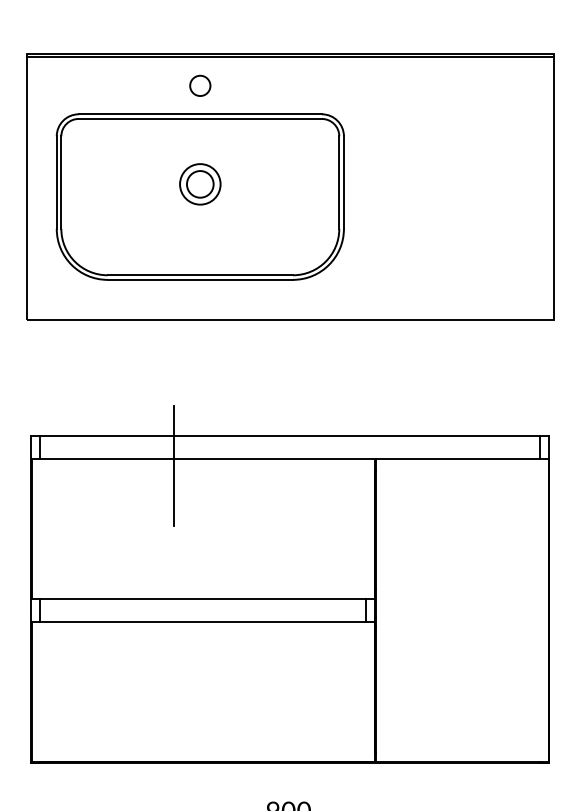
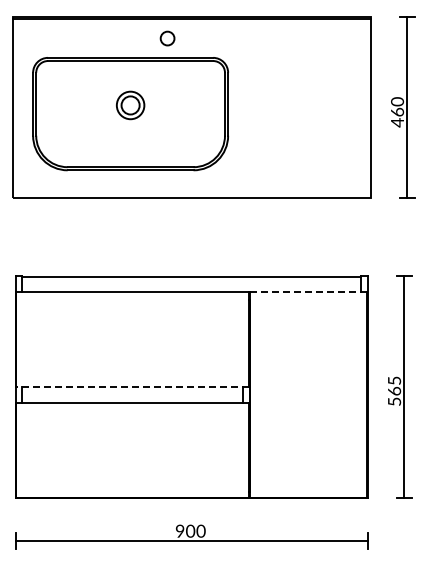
circle: (200, 85) -> (167, 38), moved
line: (462, 458) -> (308, 291), solid -> dashed
line: (173, 465) -> (112, 296), removed
line: (203, 599) -> (132, 387), solid -> dashed

